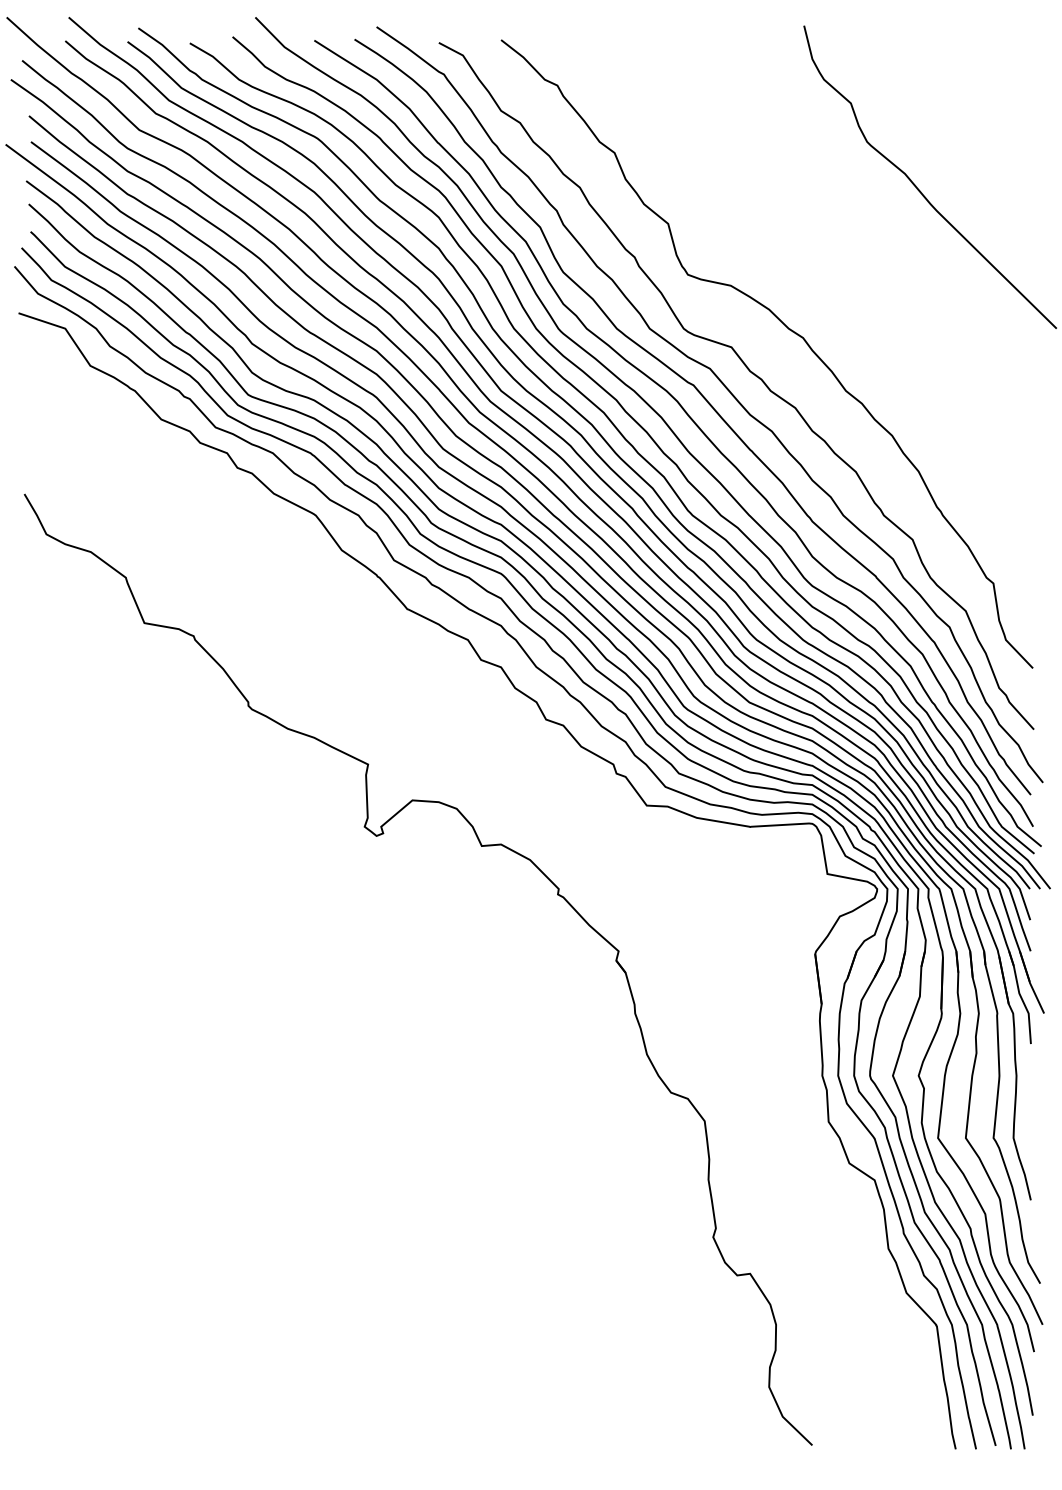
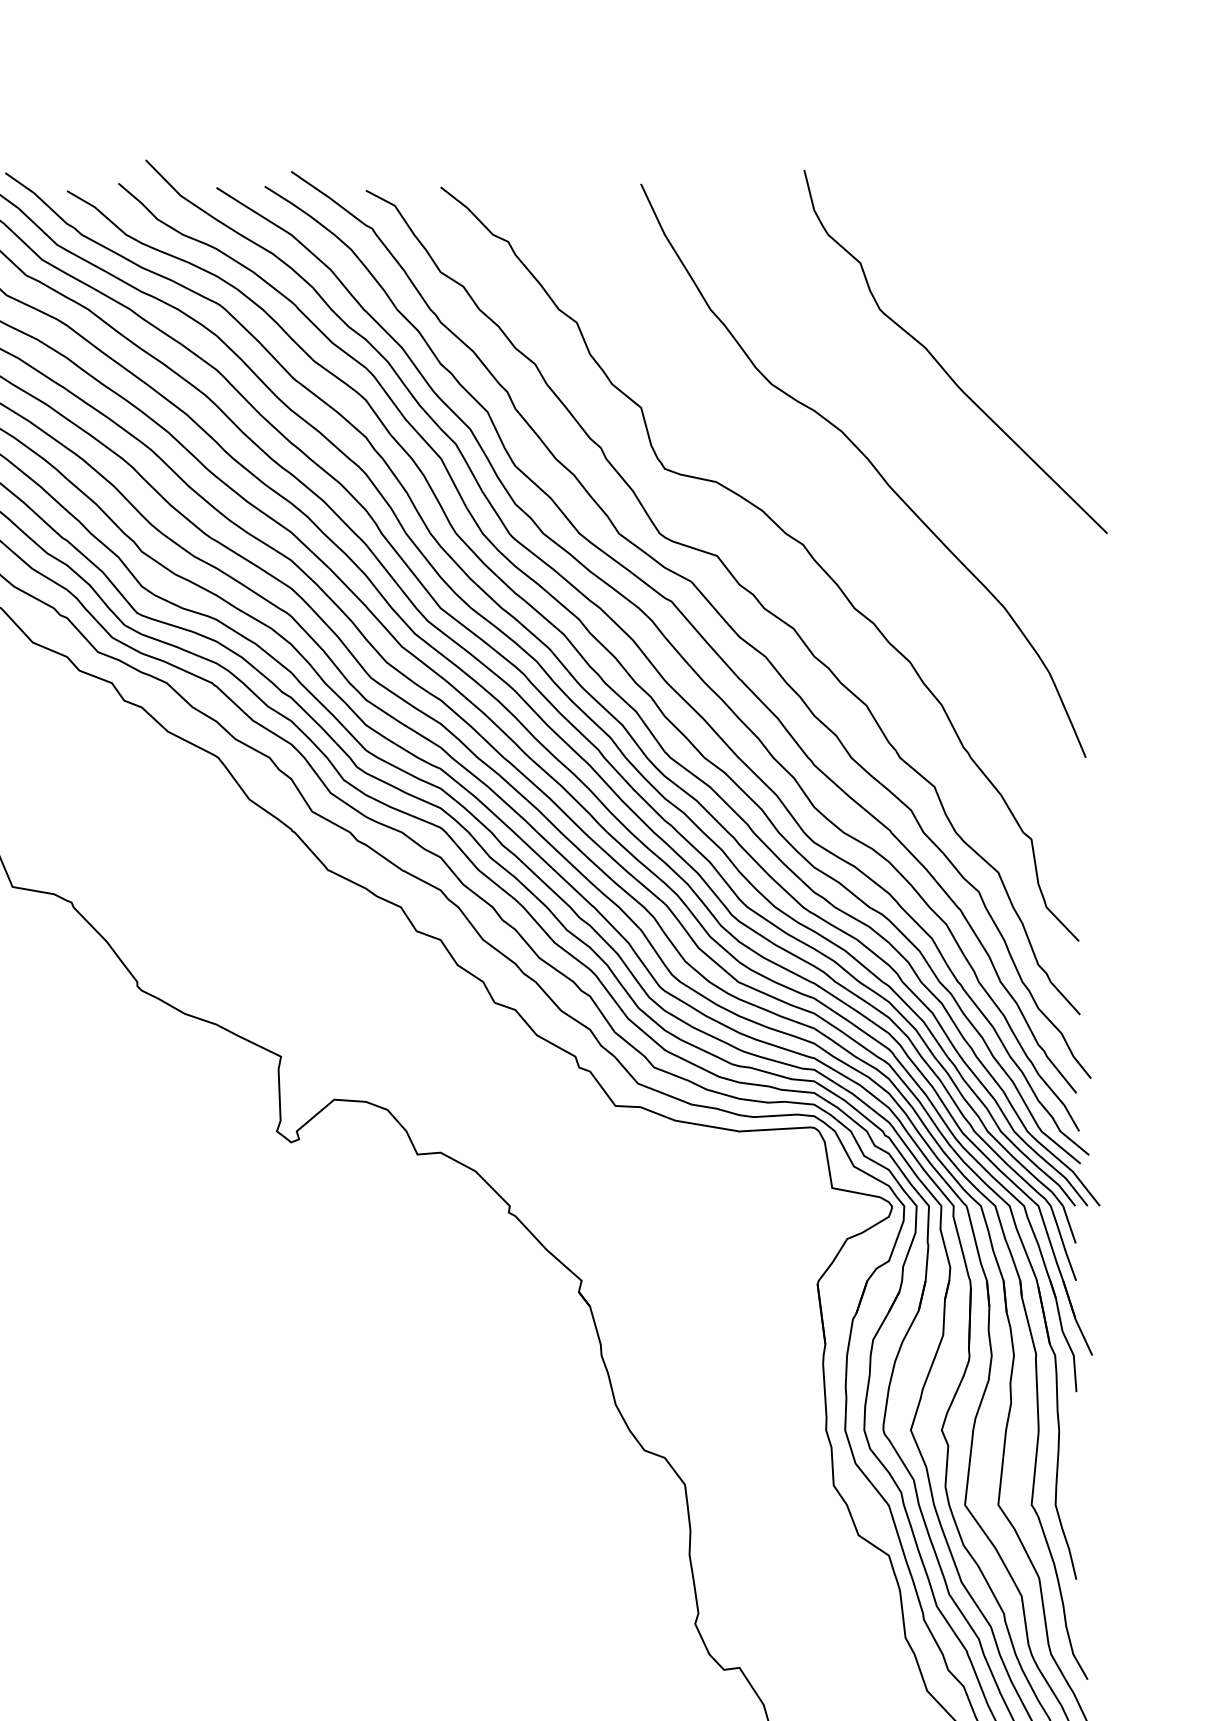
curve: (859, 271) -> (870, 464), added

